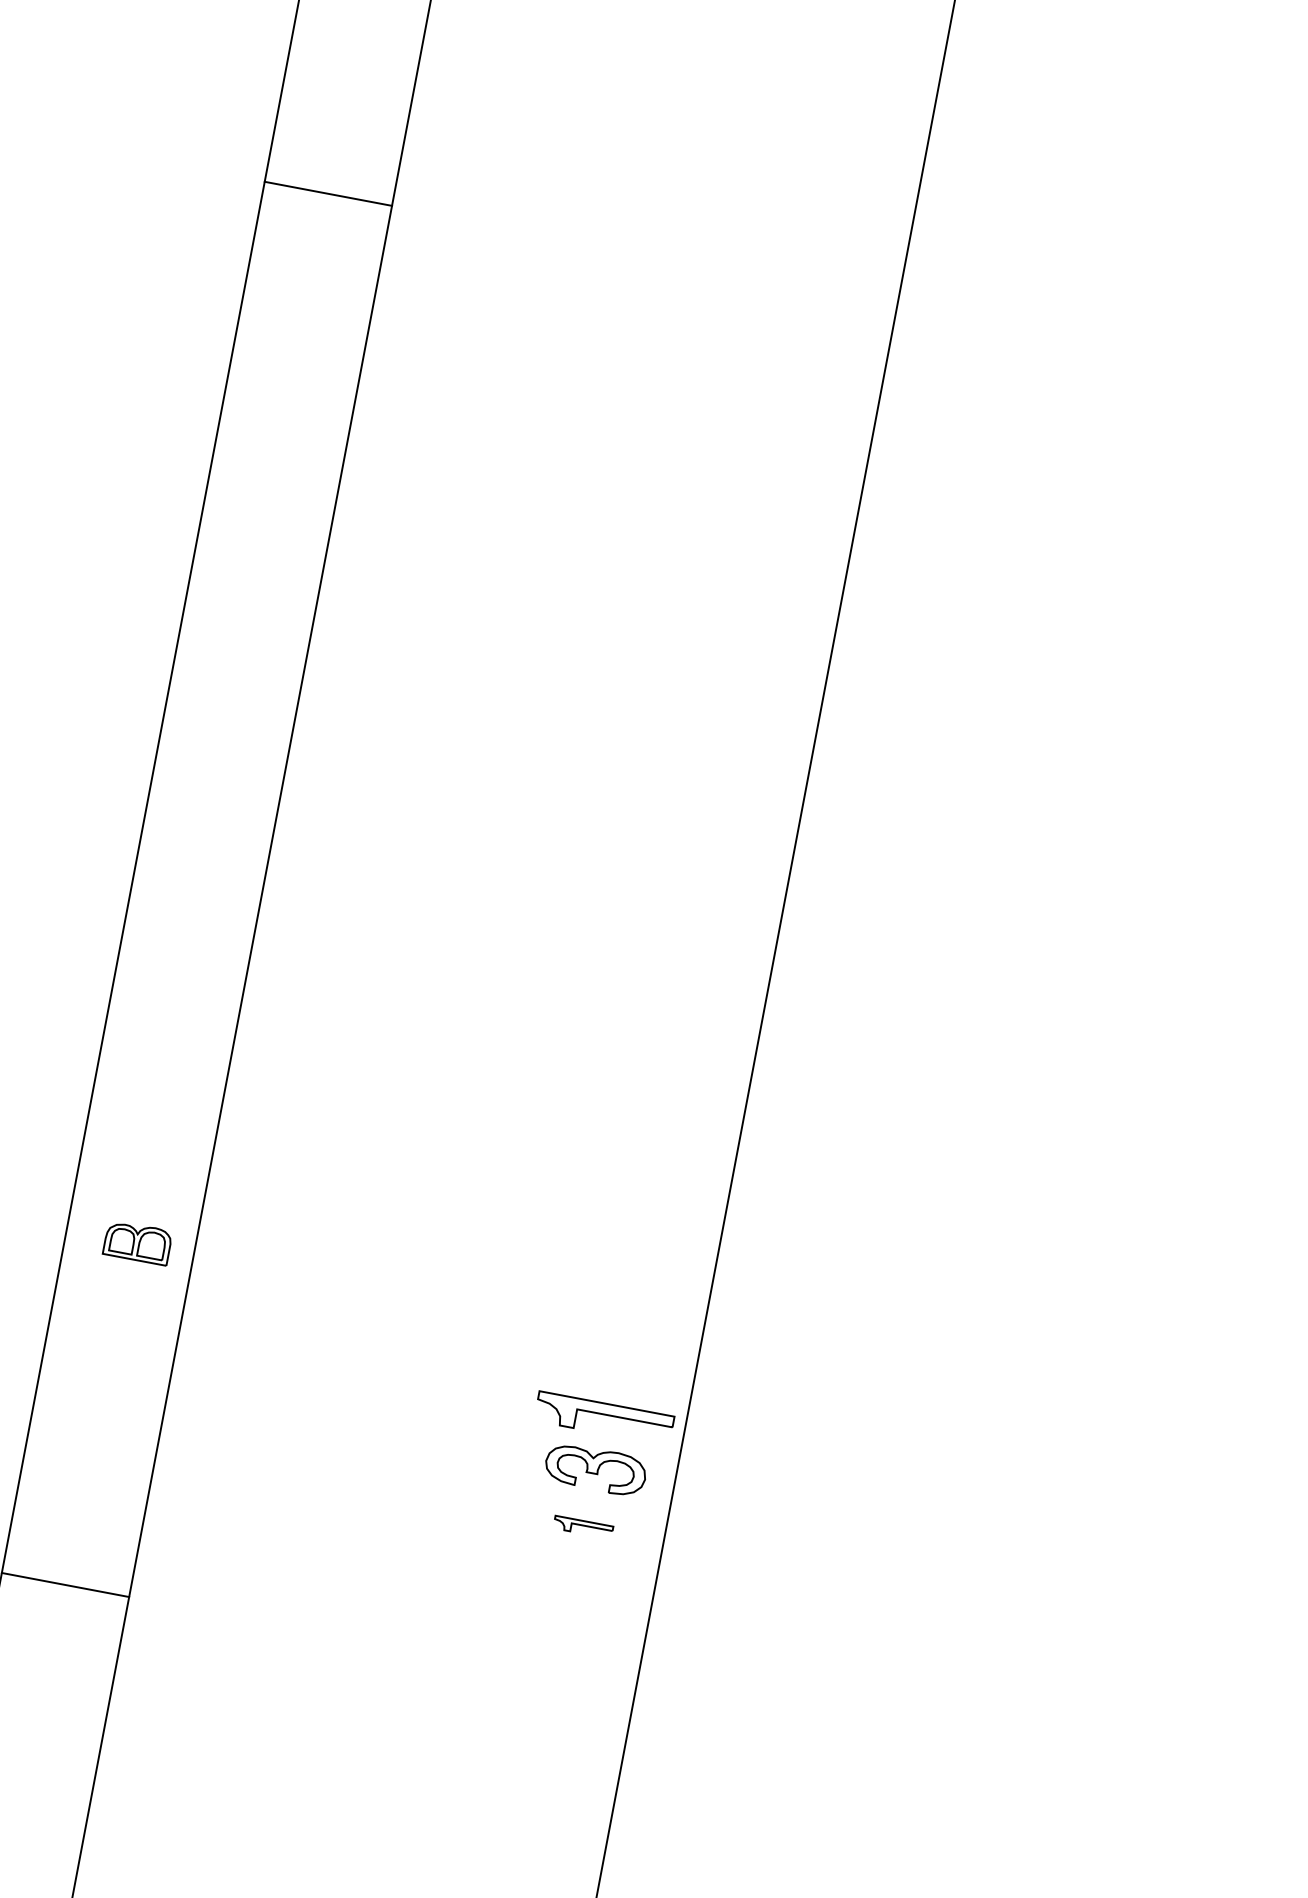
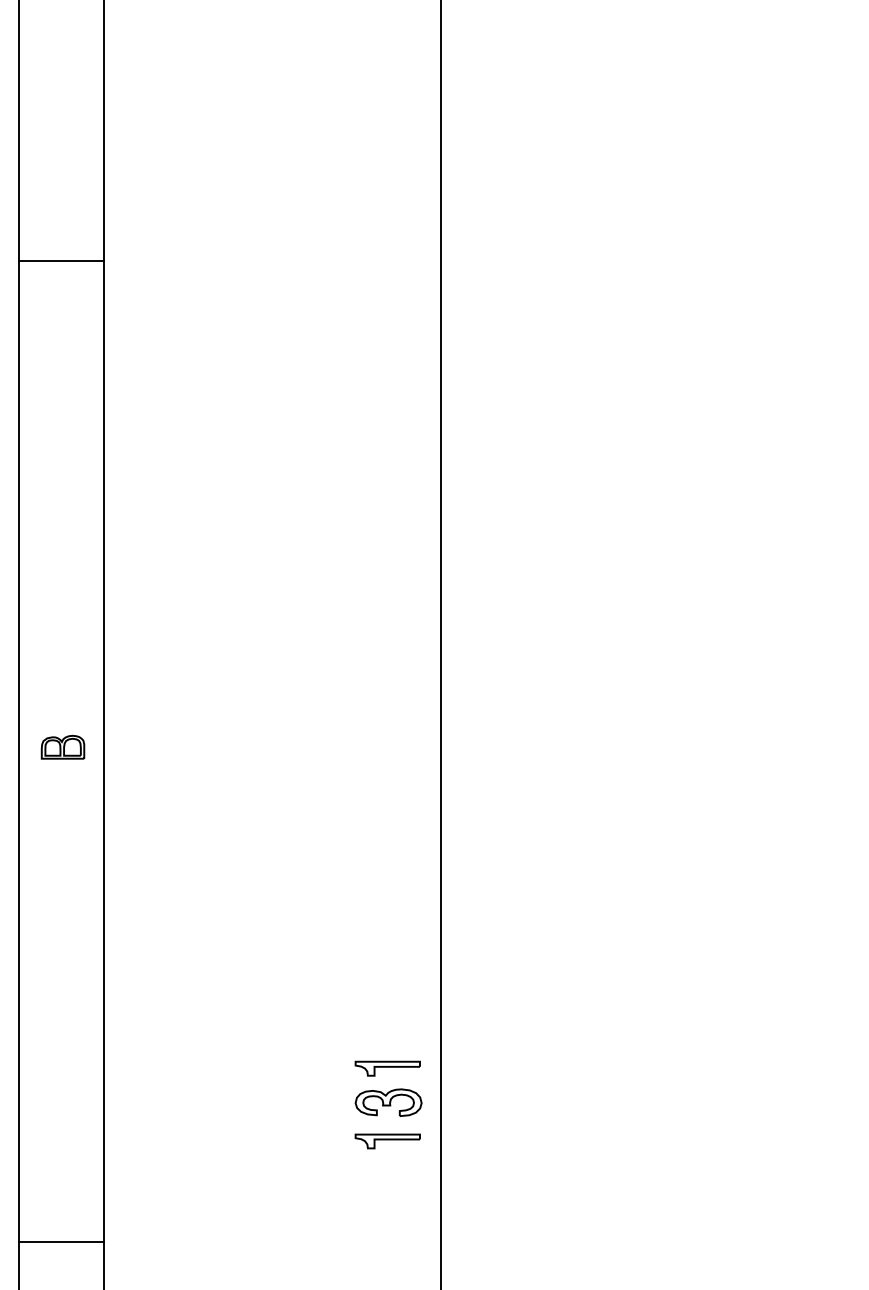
line: (327, 193) -> (60, 261), moved
part: (137, 1241) -> (62, 746), moved
part: (603, 1417) -> (387, 1068), size x0.71
part: (583, 1527) -> (387, 1141), size x1.67

